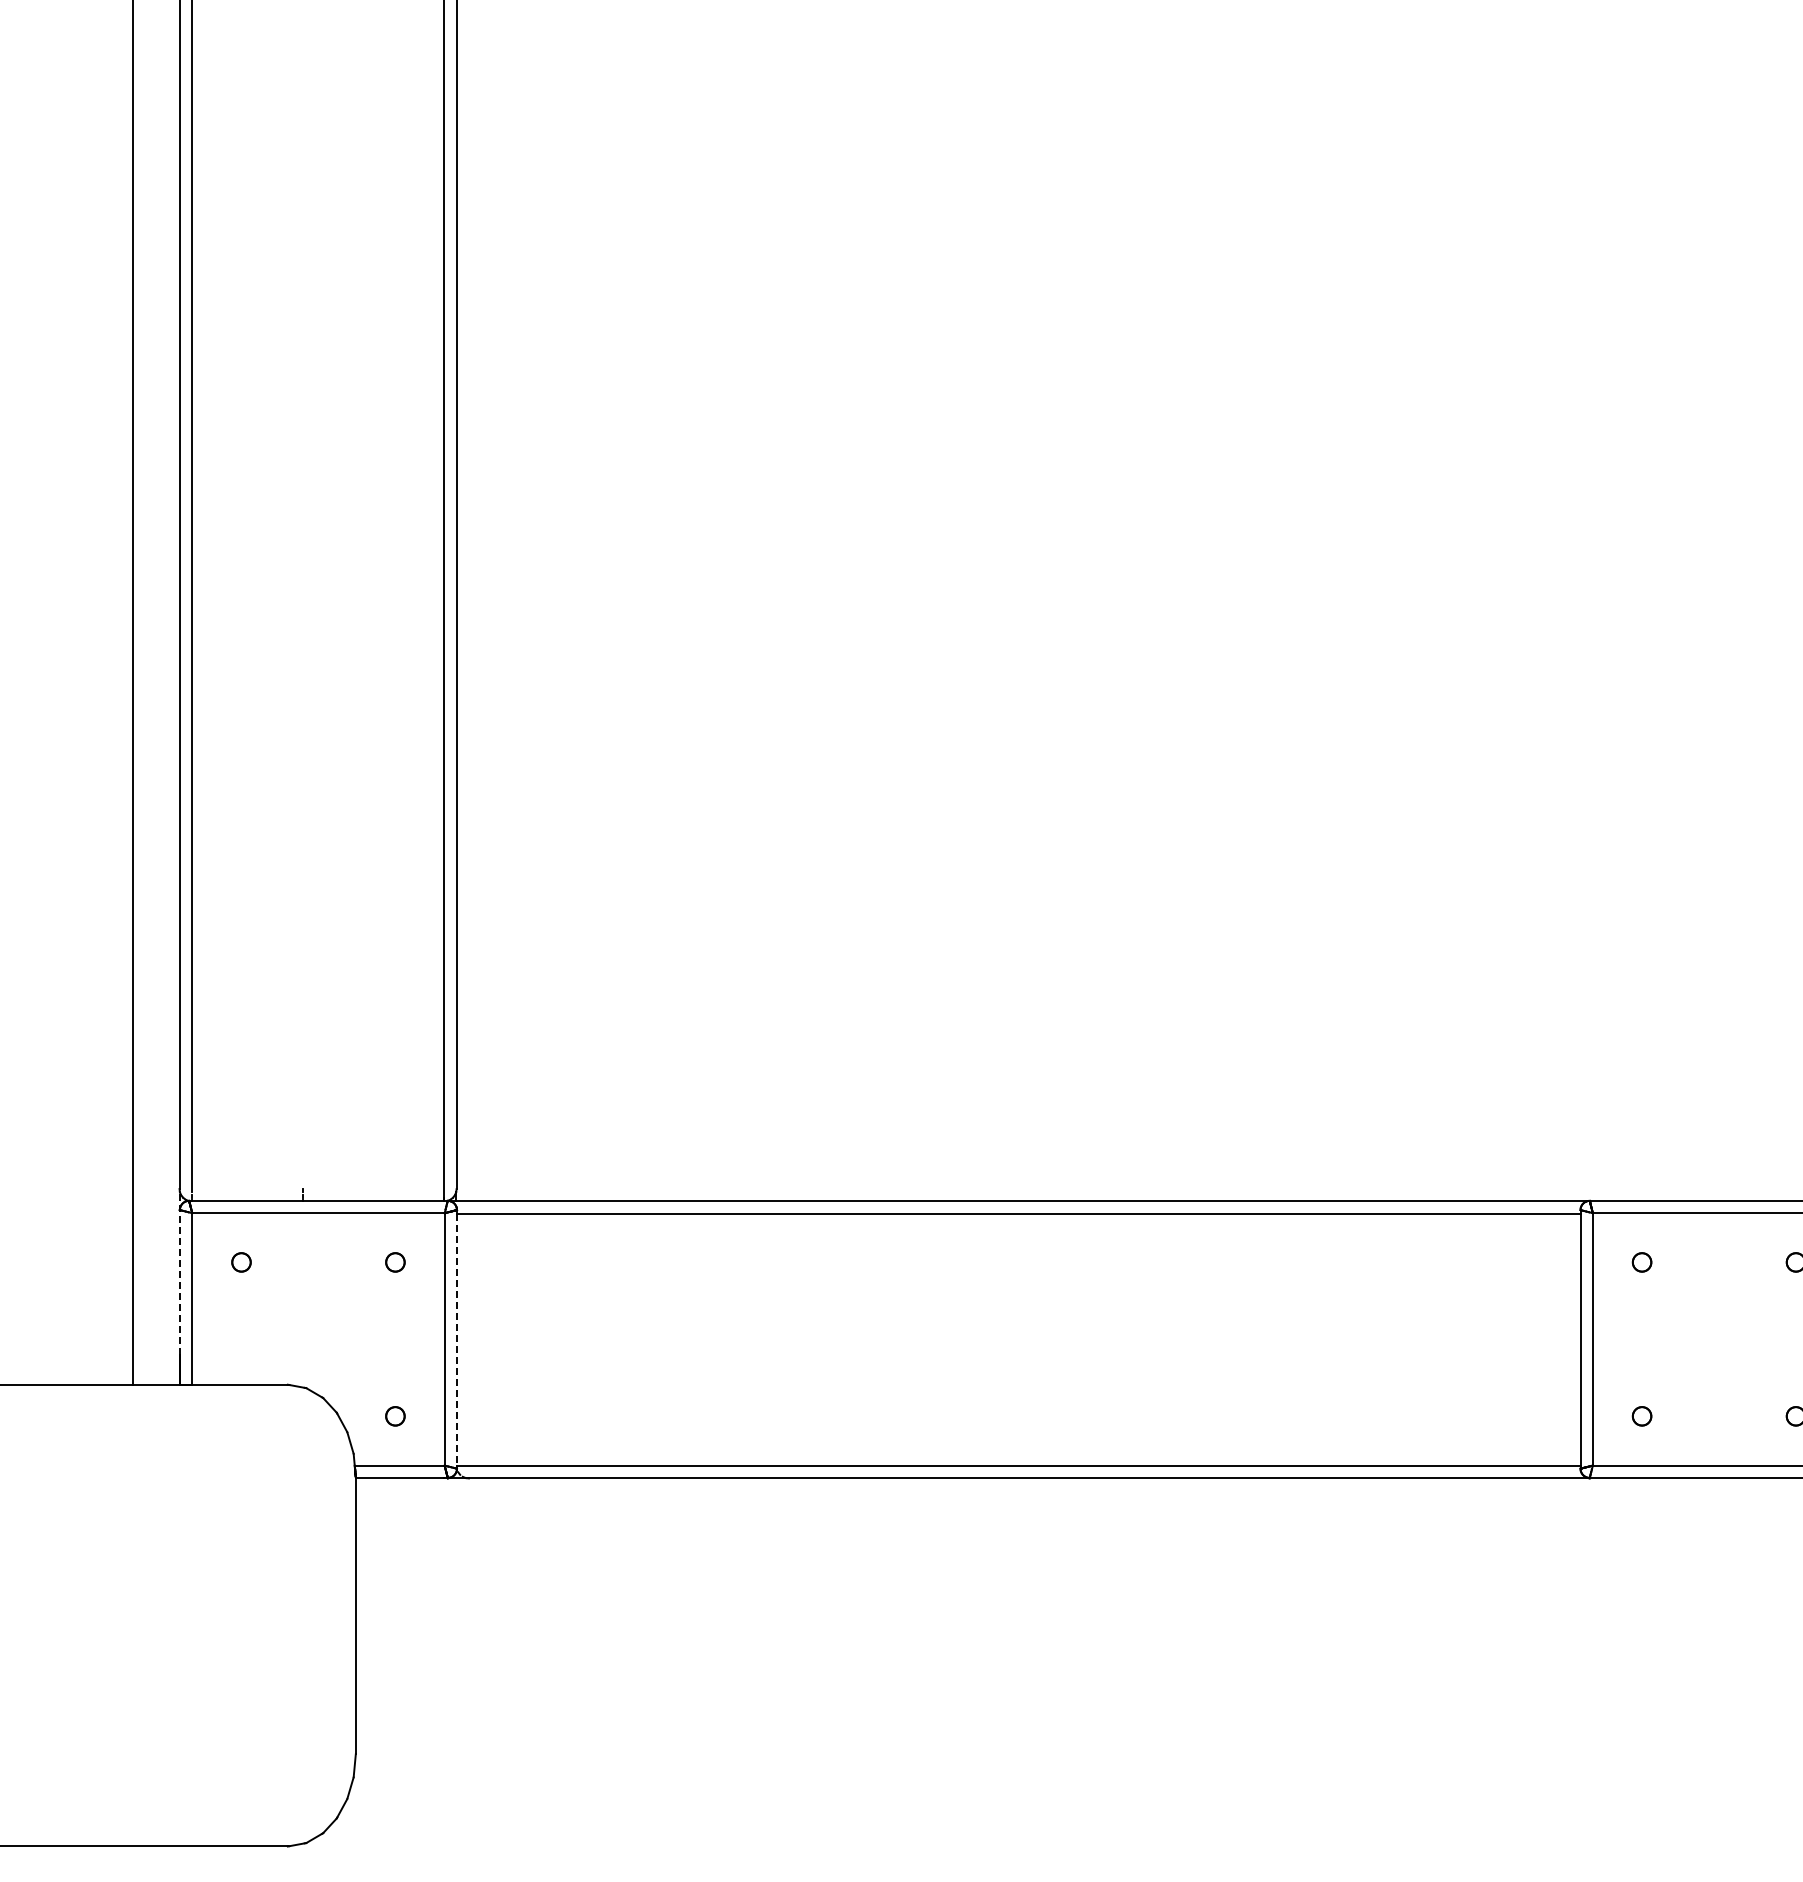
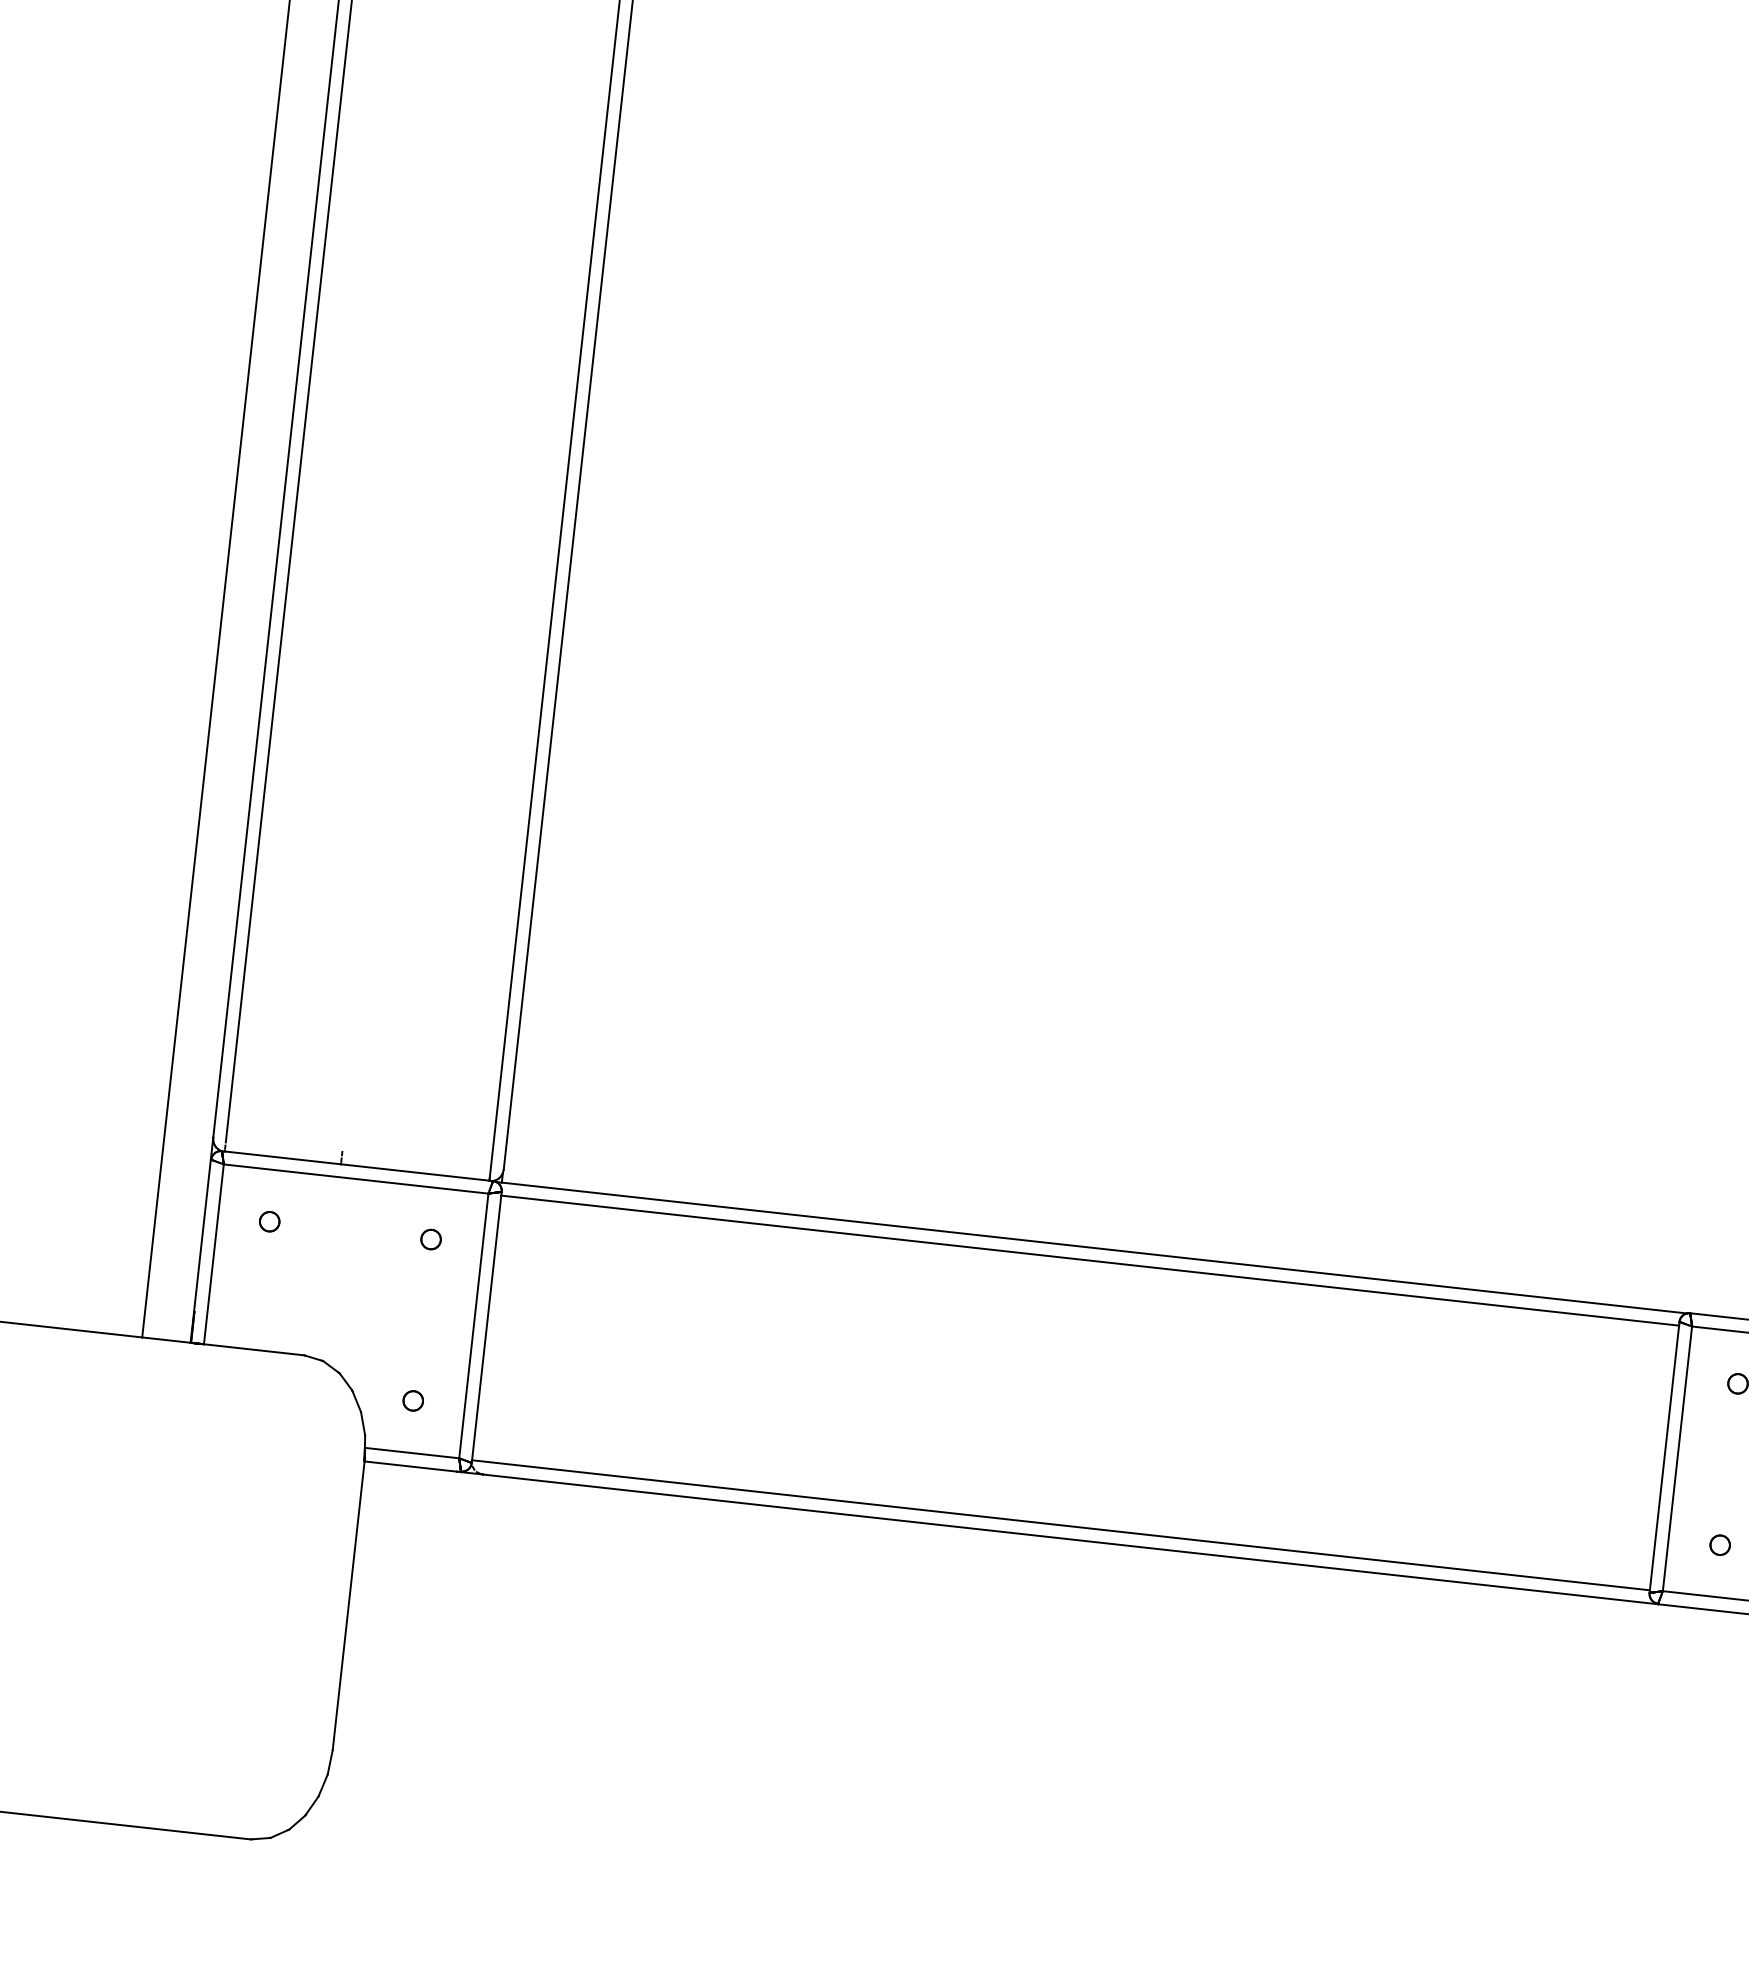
line: (179, 1271) -> (203, 1224), dashed -> solid
line: (457, 1340) -> (487, 1328), dashed -> solid

